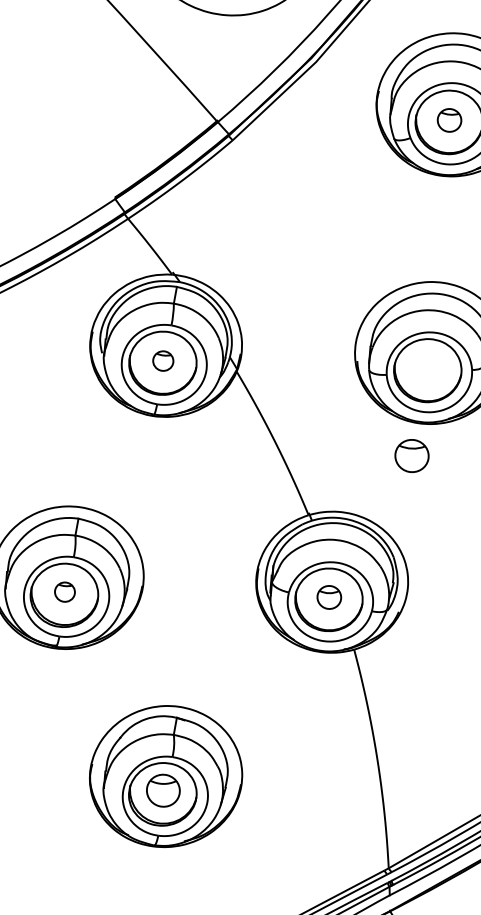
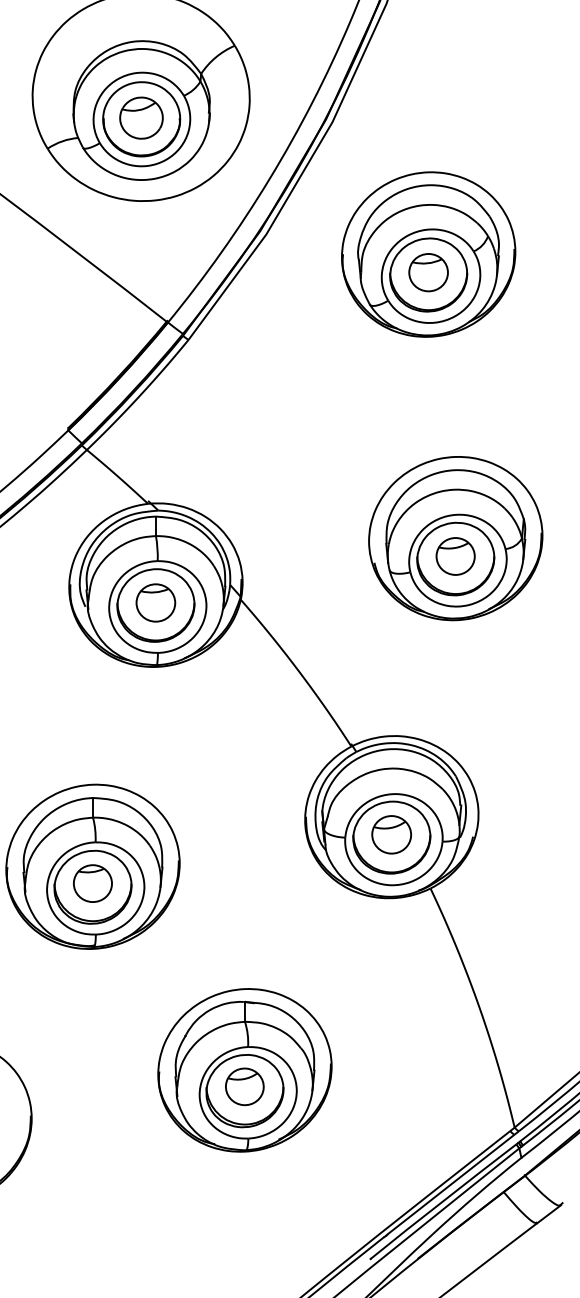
part: (449, 120) -> (428, 272), size x1.43
part: (163, 360) -> (155, 602), size x1.67
part: (411, 456) -> (455, 556), moved
part: (64, 592) -> (92, 883), size x1.67
part: (329, 597) -> (391, 834), size x1.43

